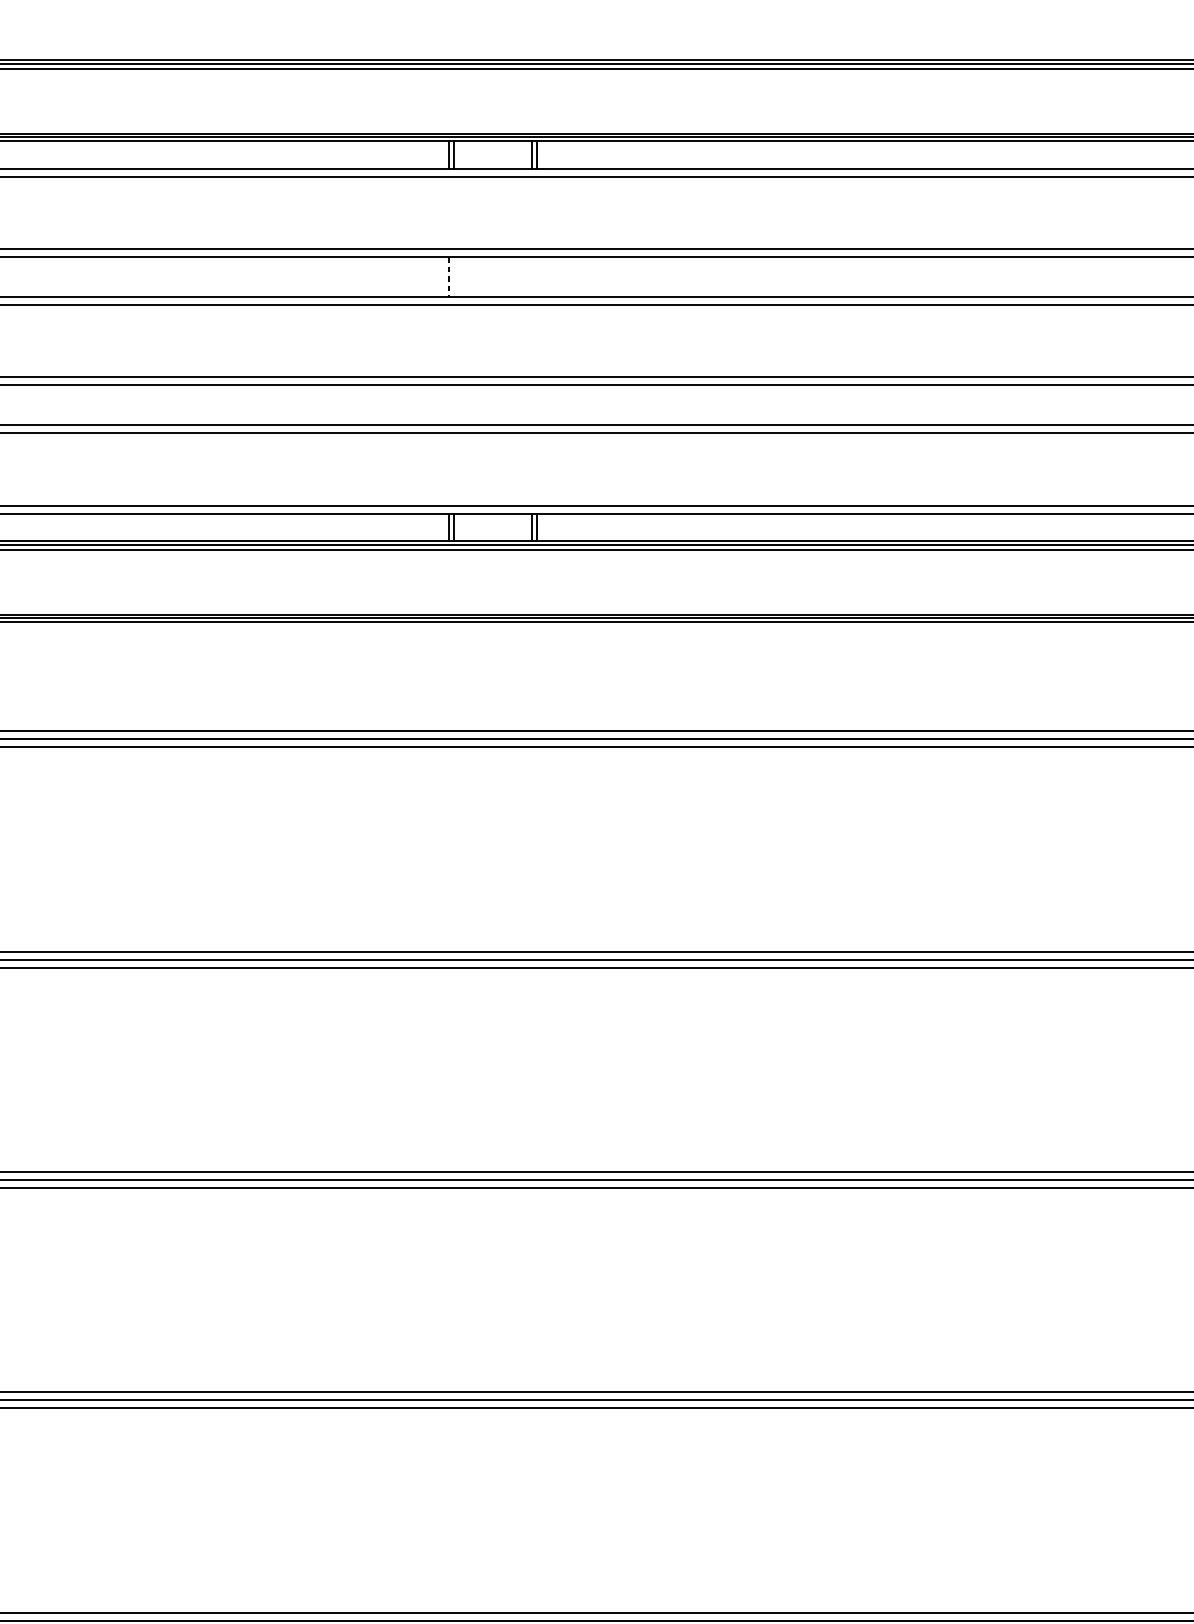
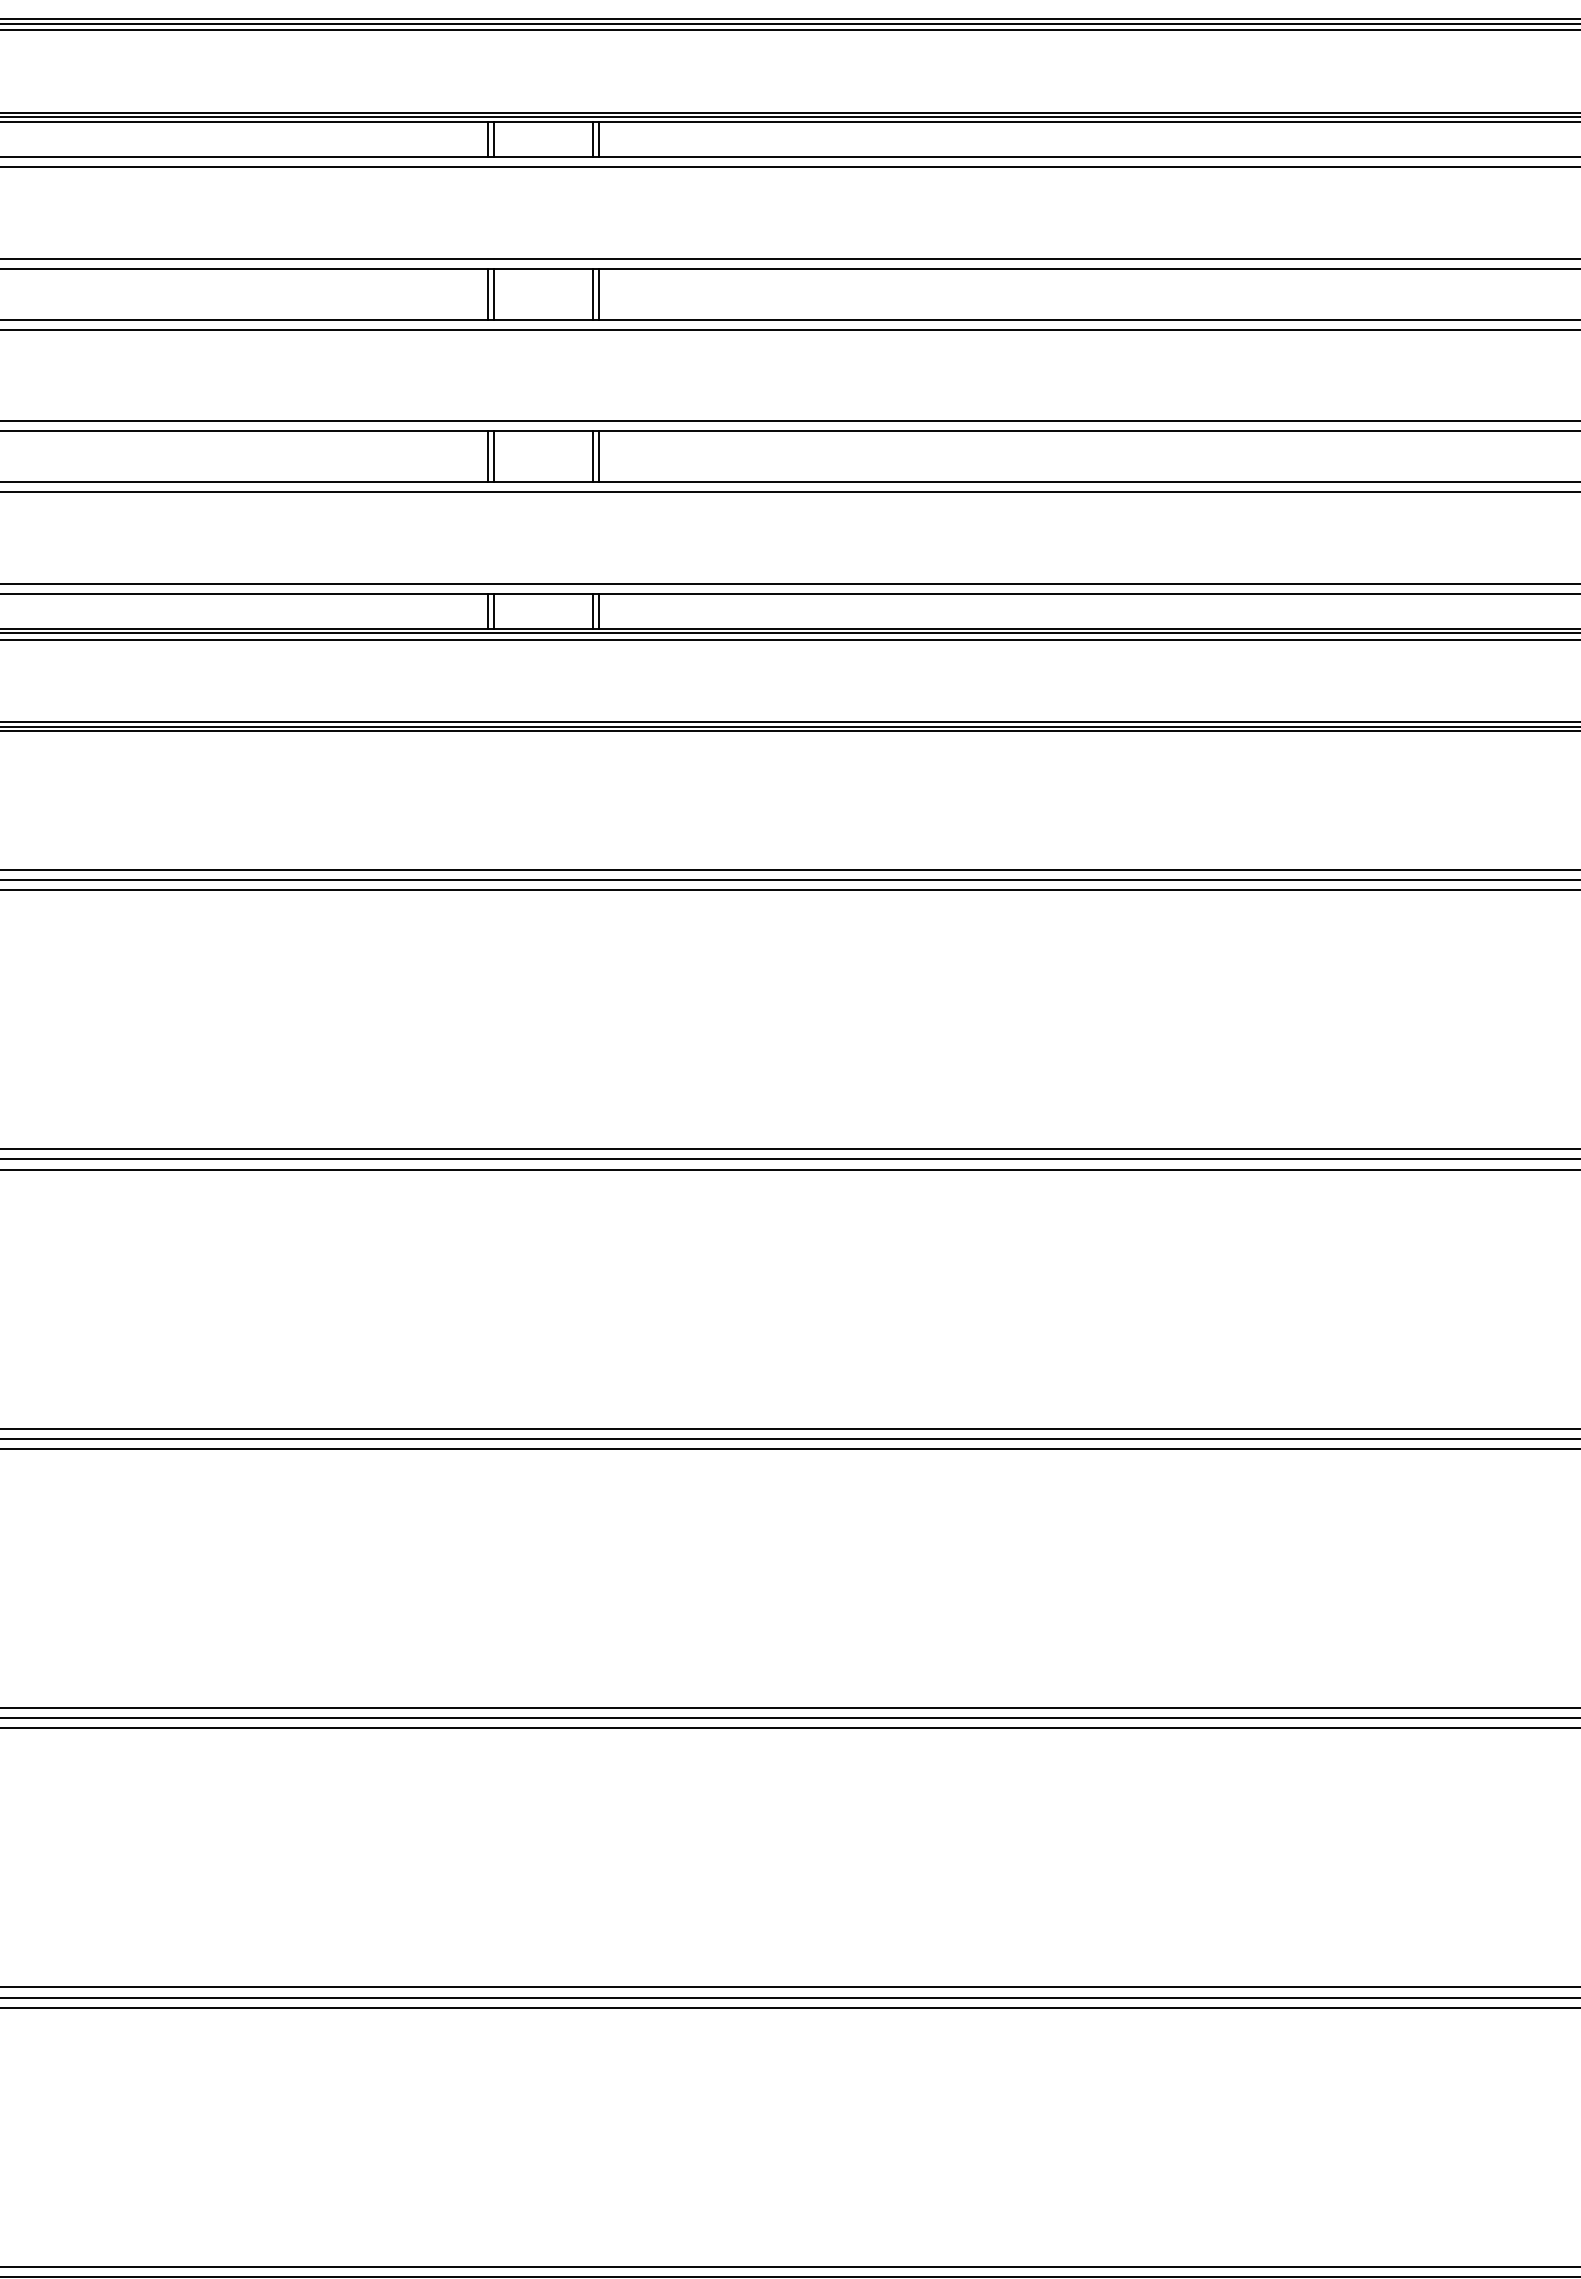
line: (453, 276) -> (493, 293), added
line: (532, 276) -> (593, 293), added
line: (537, 276) -> (599, 293), added
line: (449, 277) -> (487, 294), dashed -> solid
line: (449, 405) -> (487, 456), added
line: (453, 405) -> (493, 456), added
line: (532, 405) -> (593, 456), added
line: (537, 405) -> (599, 456), added

